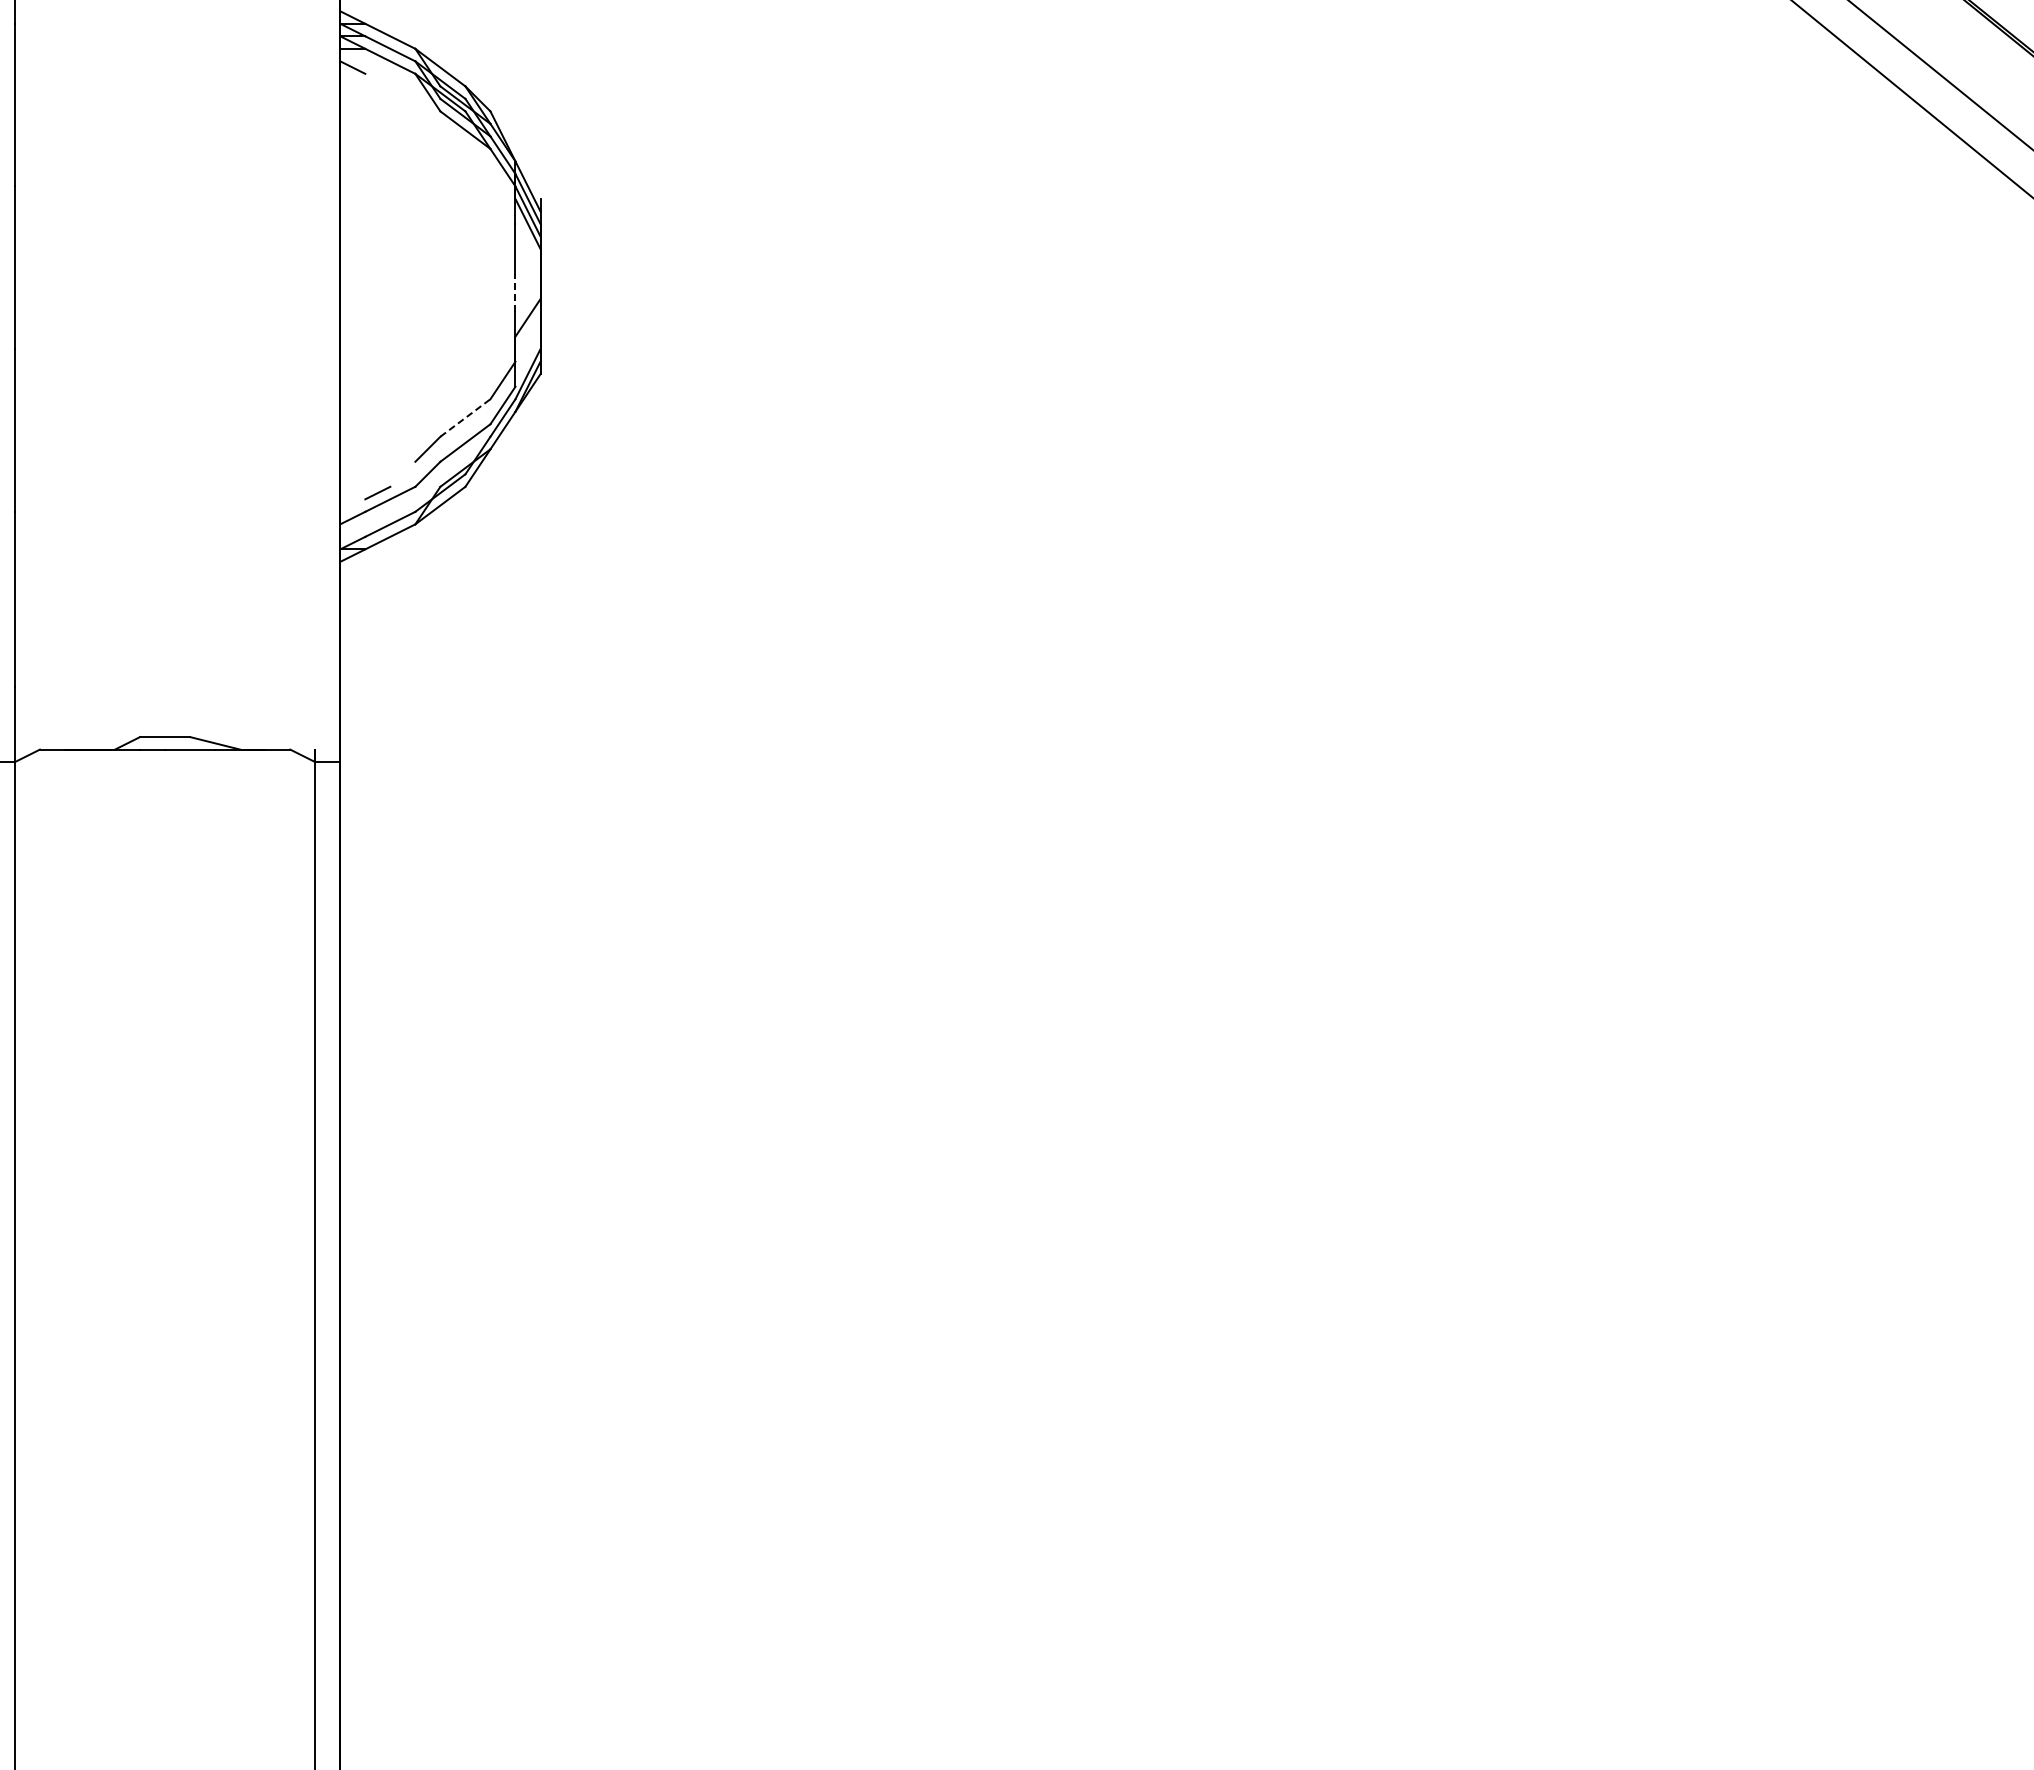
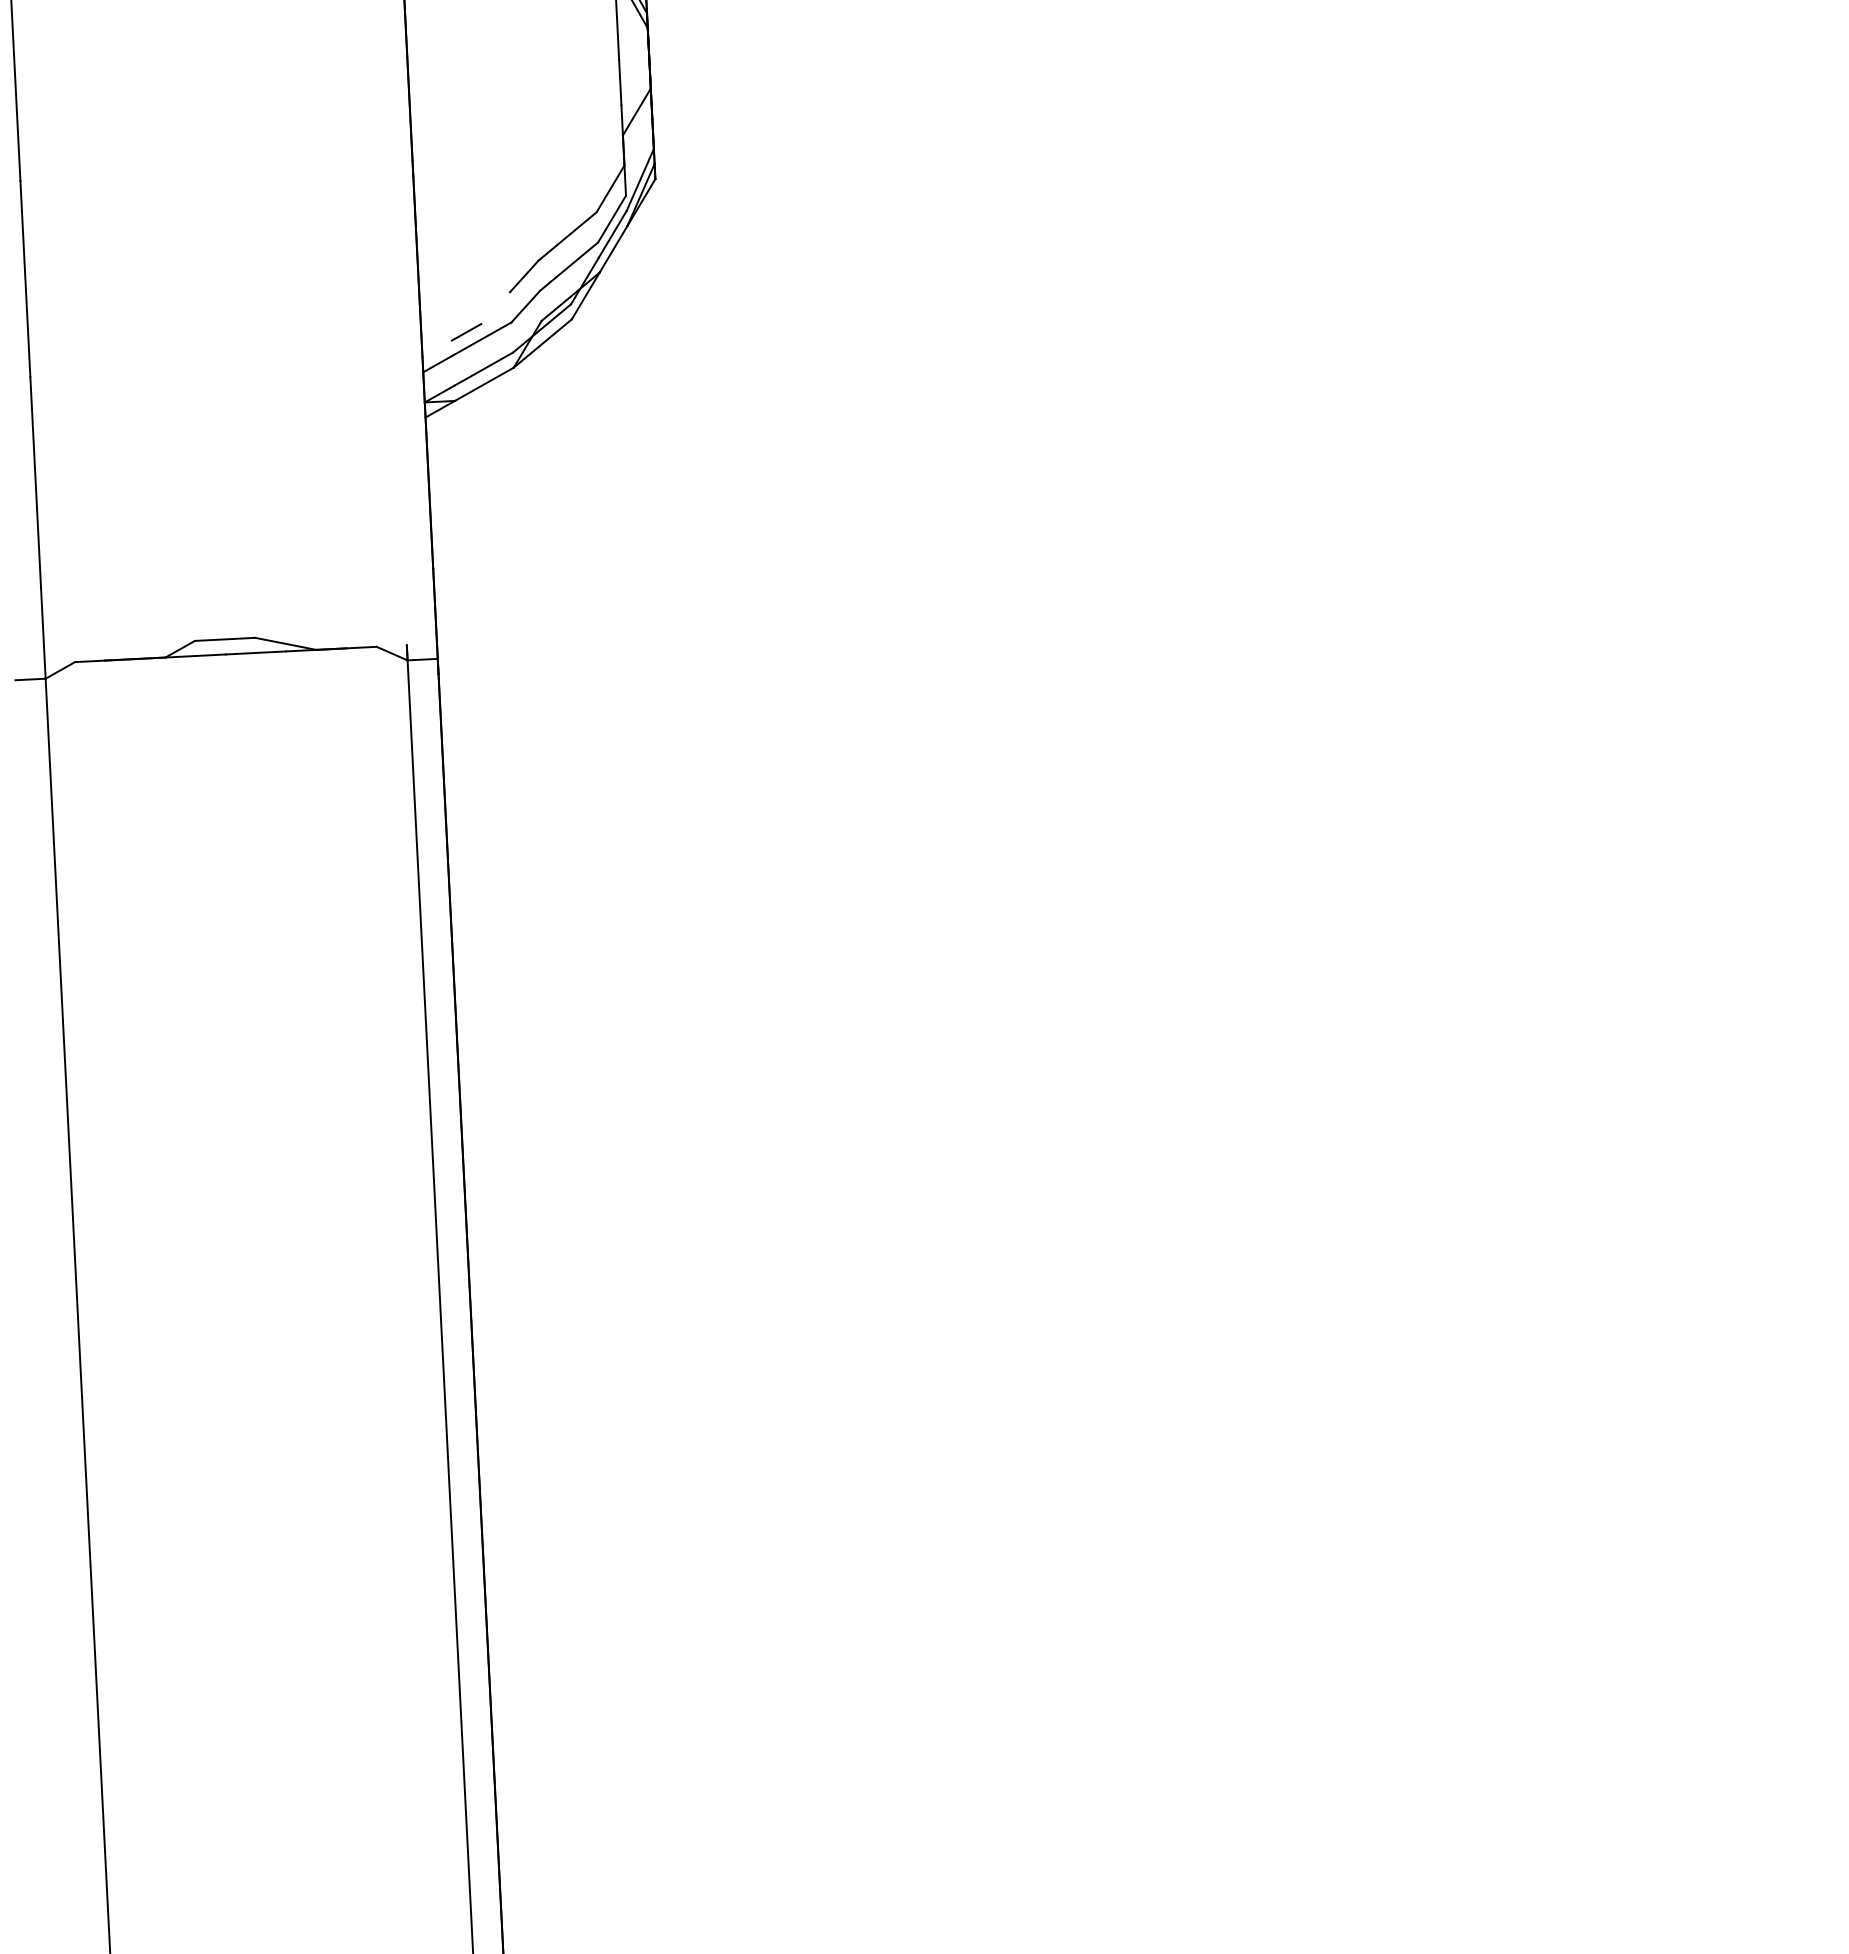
line: (515, 292) -> (620, 82), dashed -> solid
line: (465, 417) -> (567, 235), dashed -> solid

